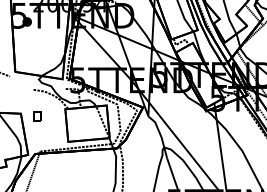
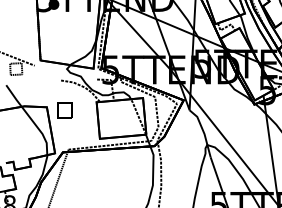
part: (37, 116) -> (65, 110), size x1.6

